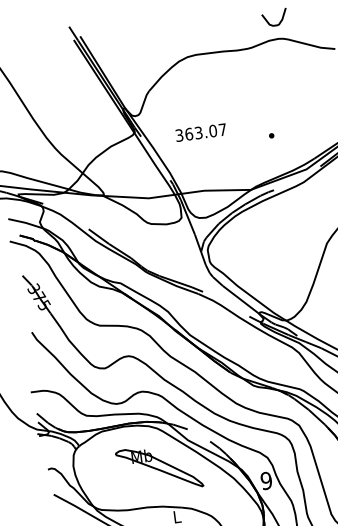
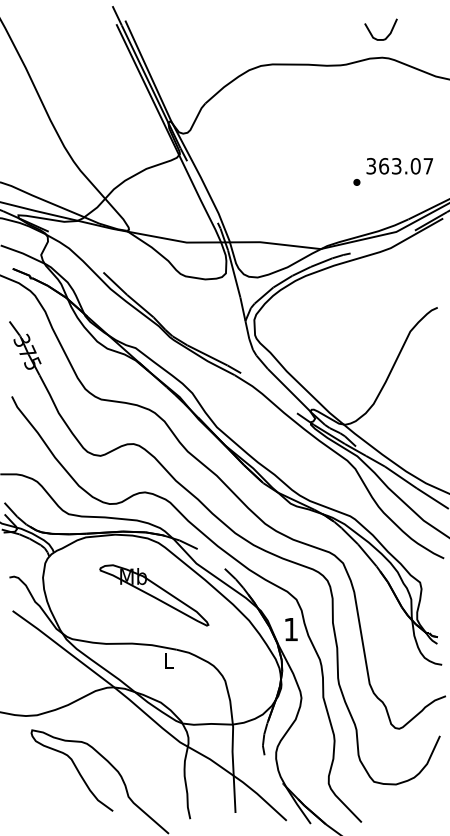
text: (200, 132) -> (399, 166), moved
text: (266, 480) -> (291, 629), 9 -> 1

